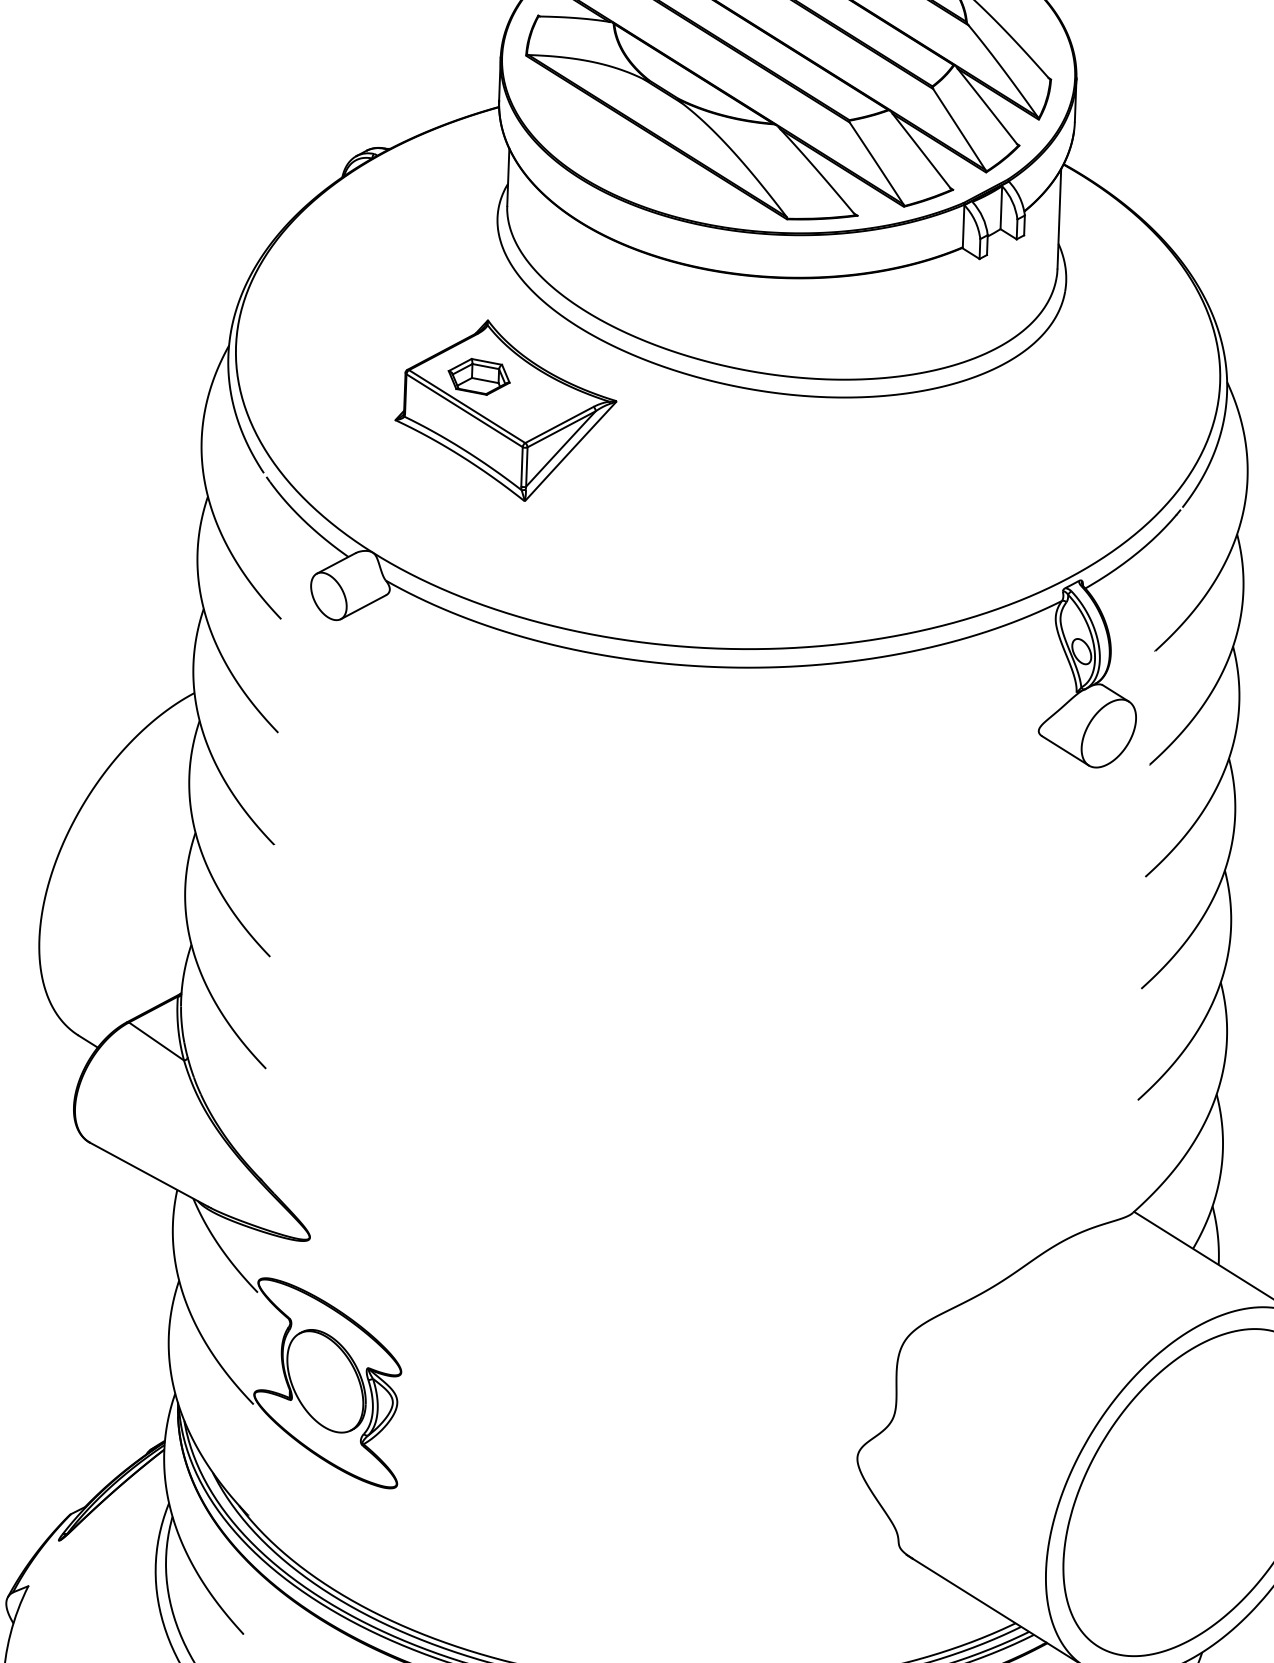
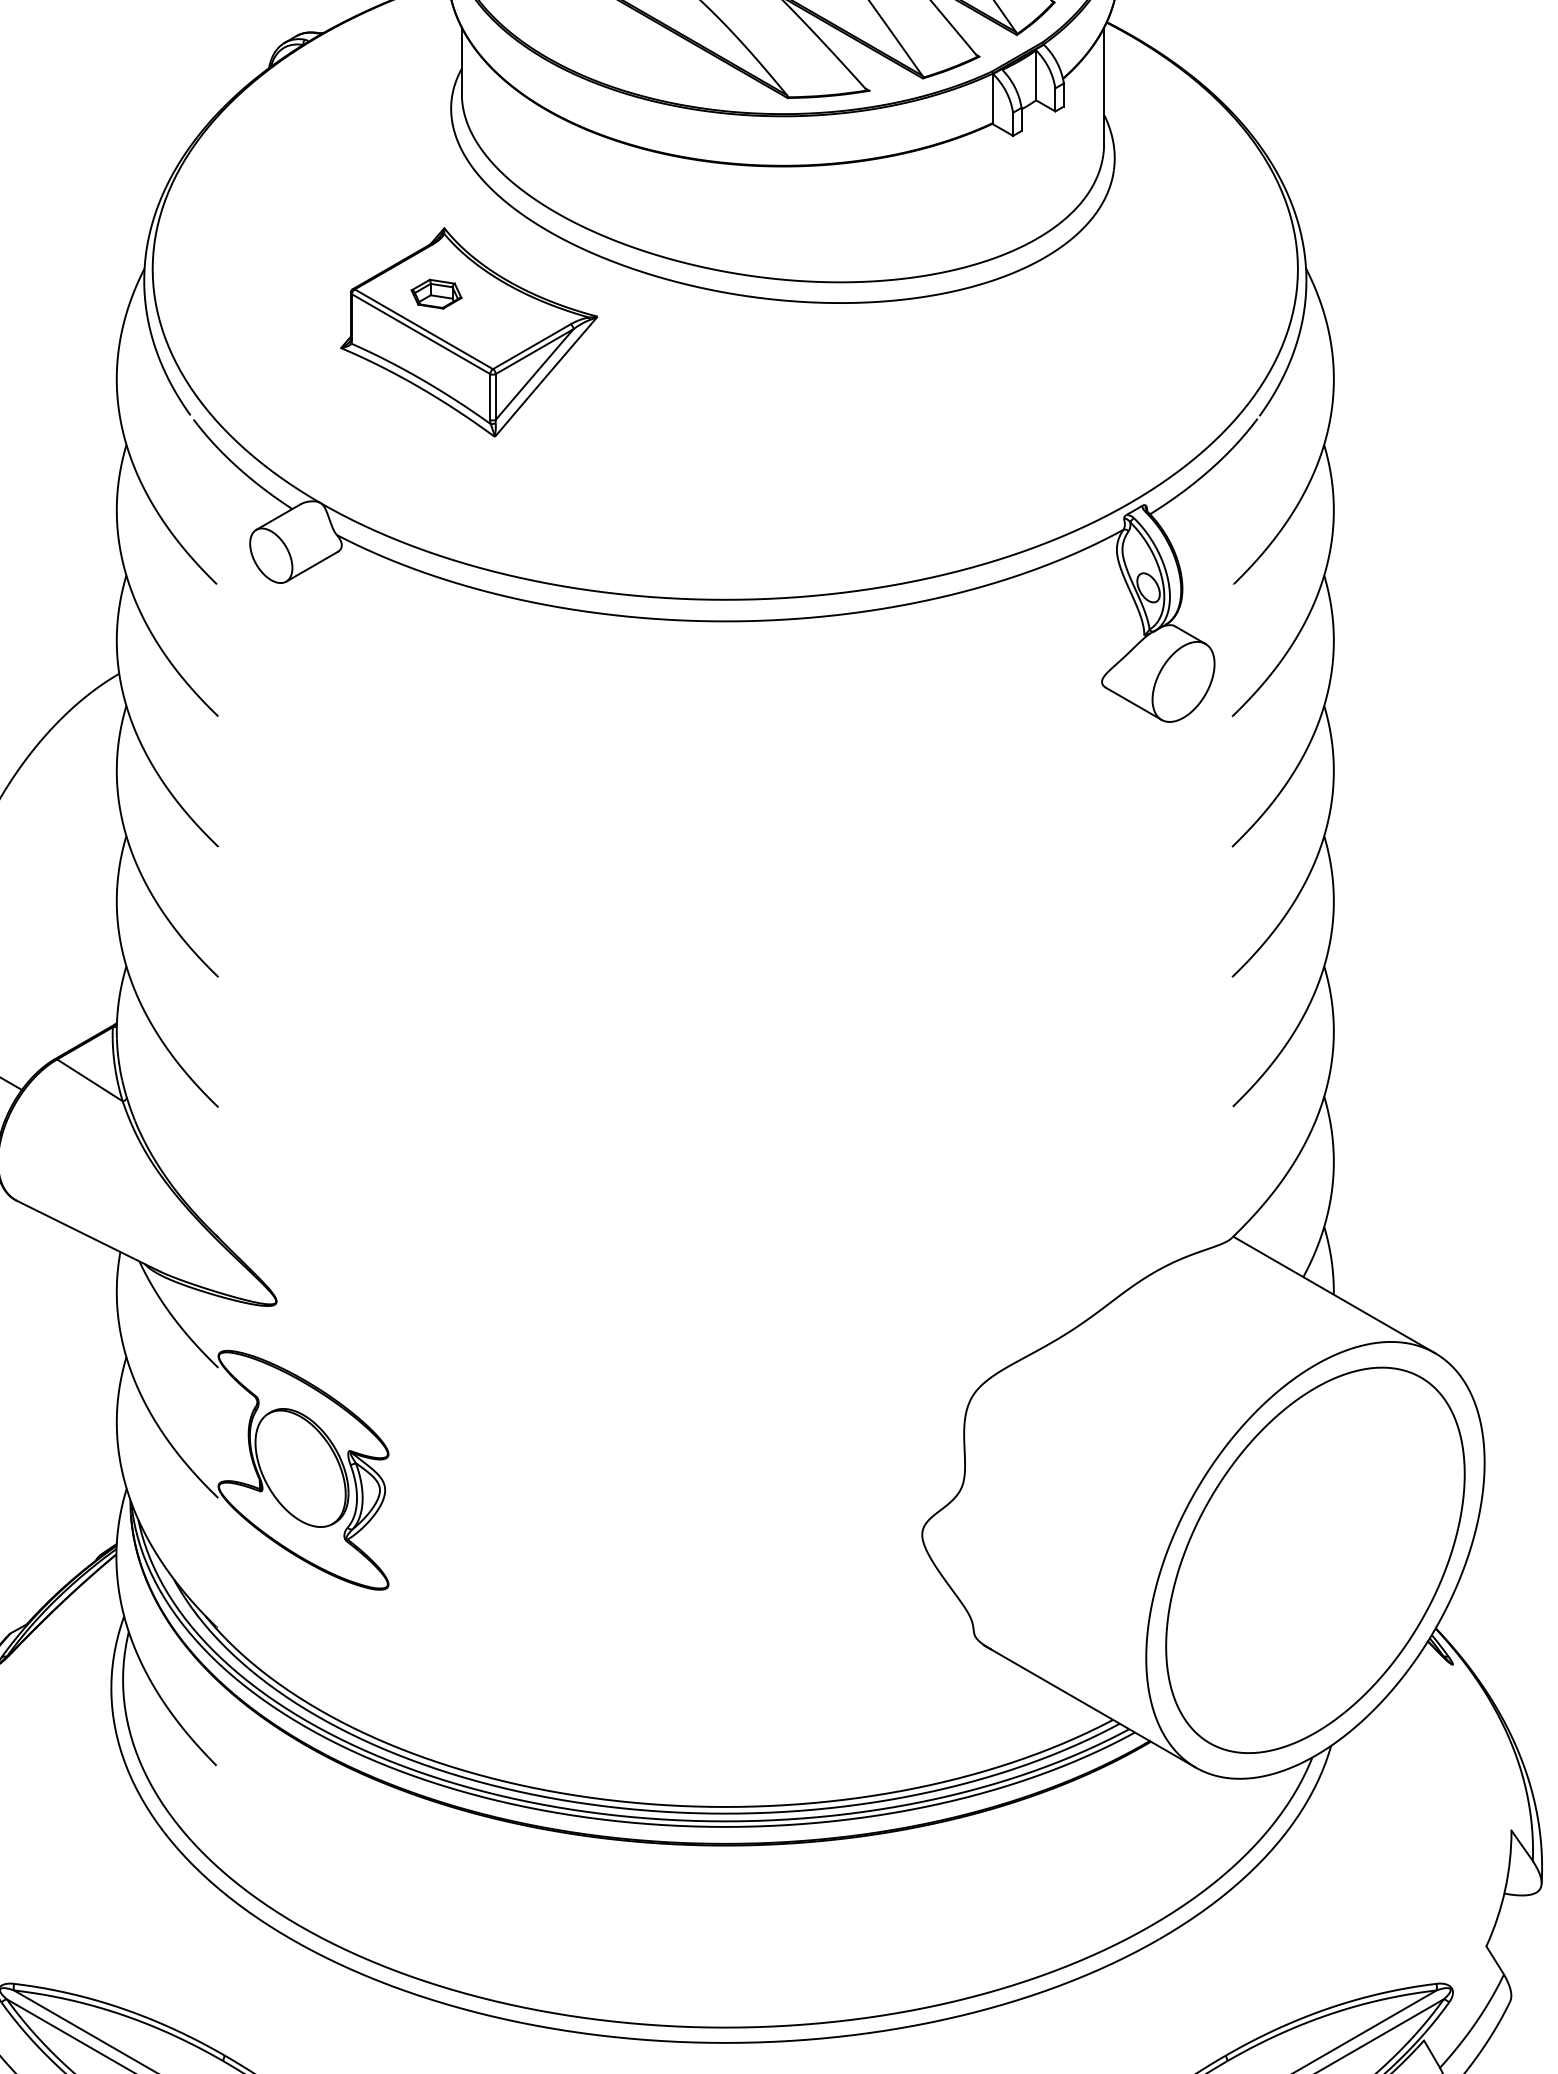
part: (479, 376) -> (436, 293), size x0.7

